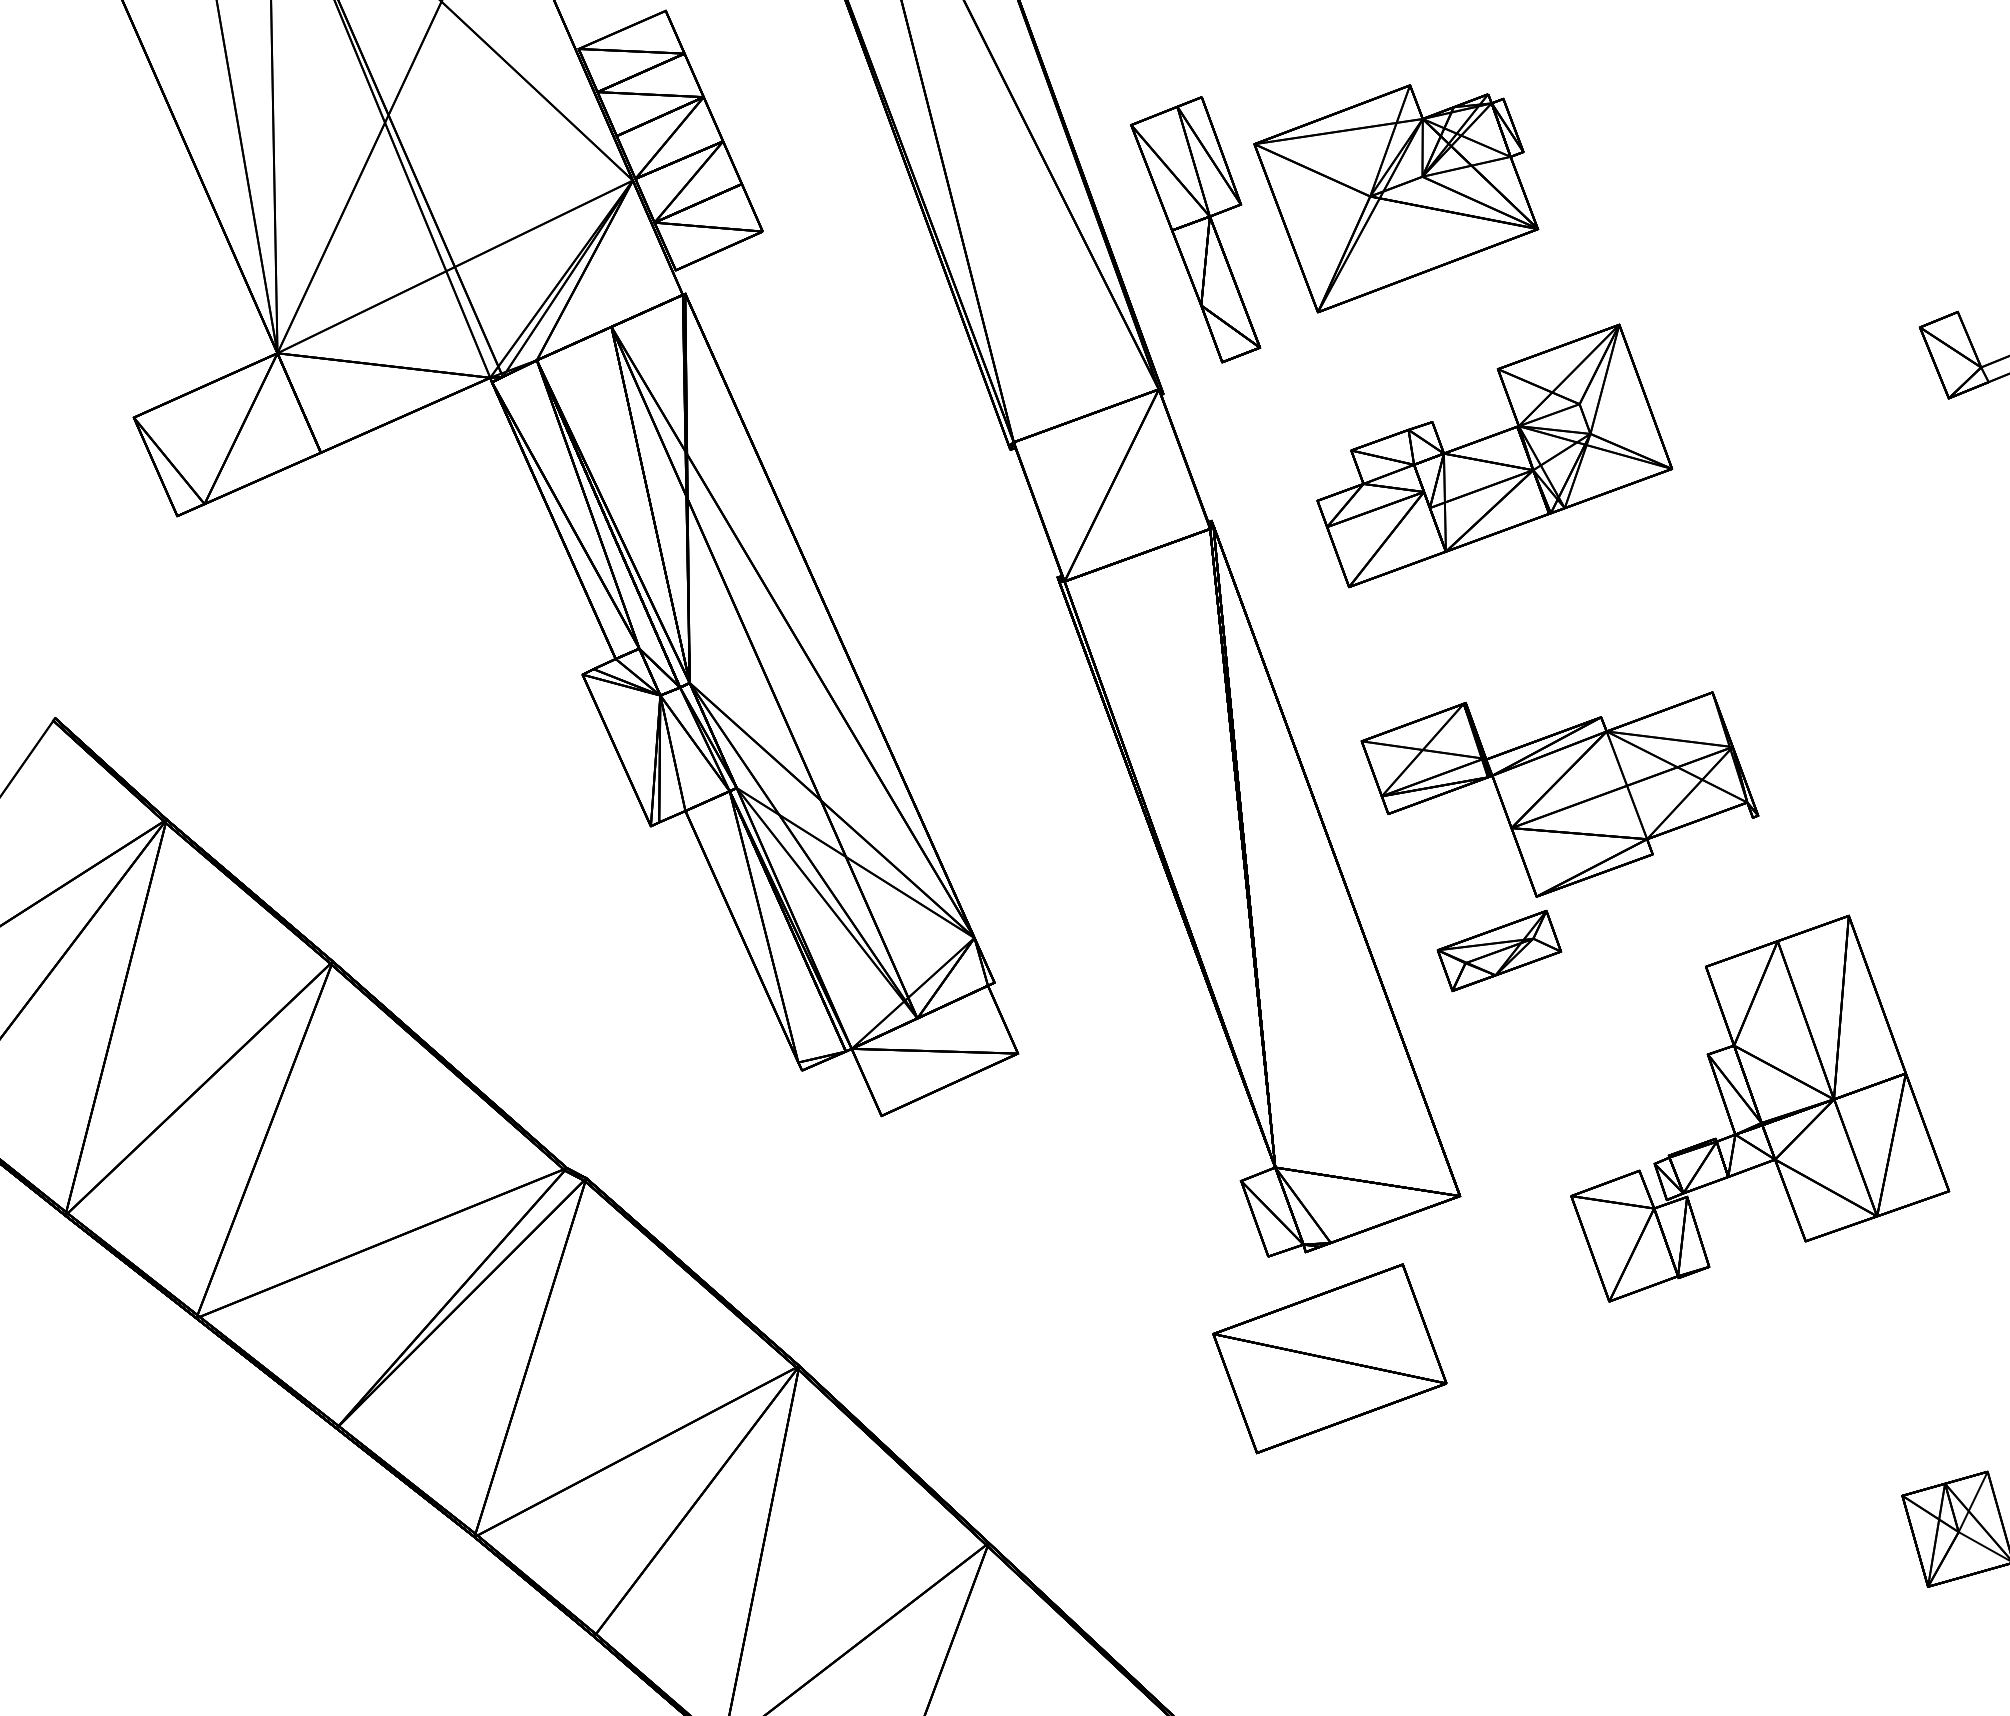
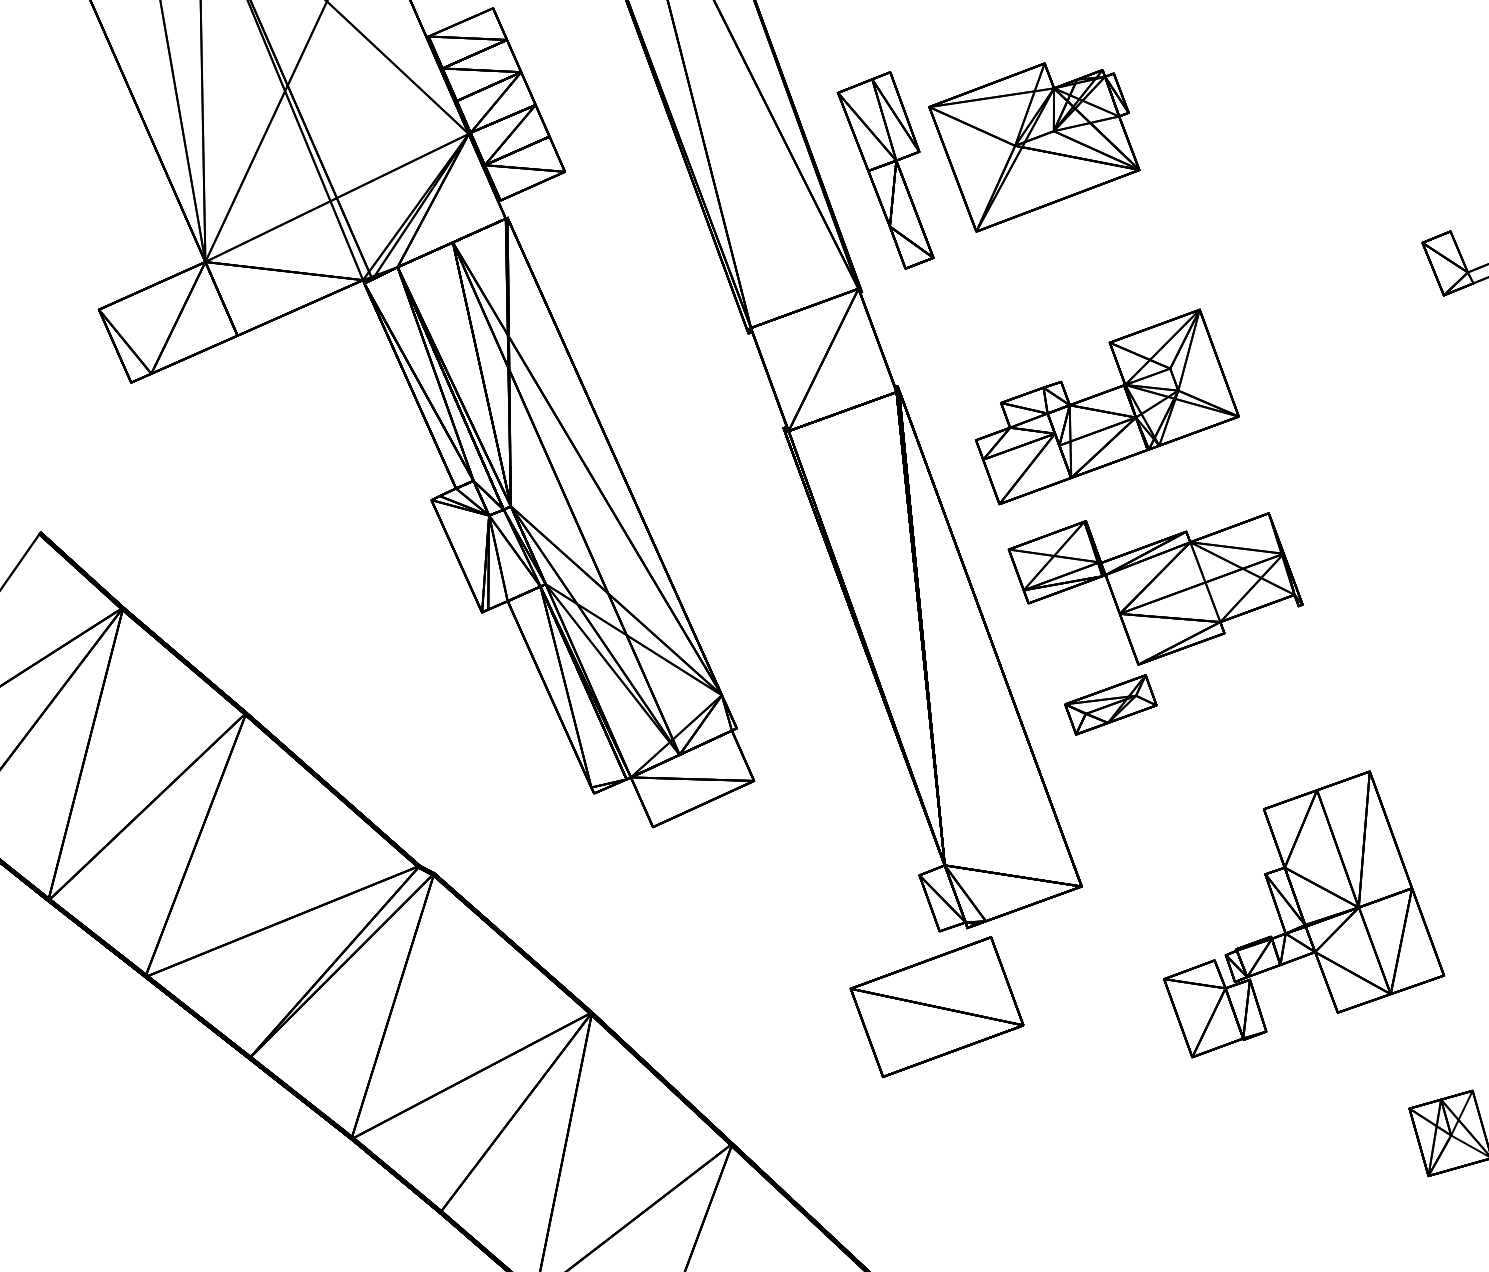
part: (1494, 455) -> (1107, 406), moved
part: (1760, 1108) -> (1304, 914), moved
part: (1329, 1358) -> (936, 1006), moved

